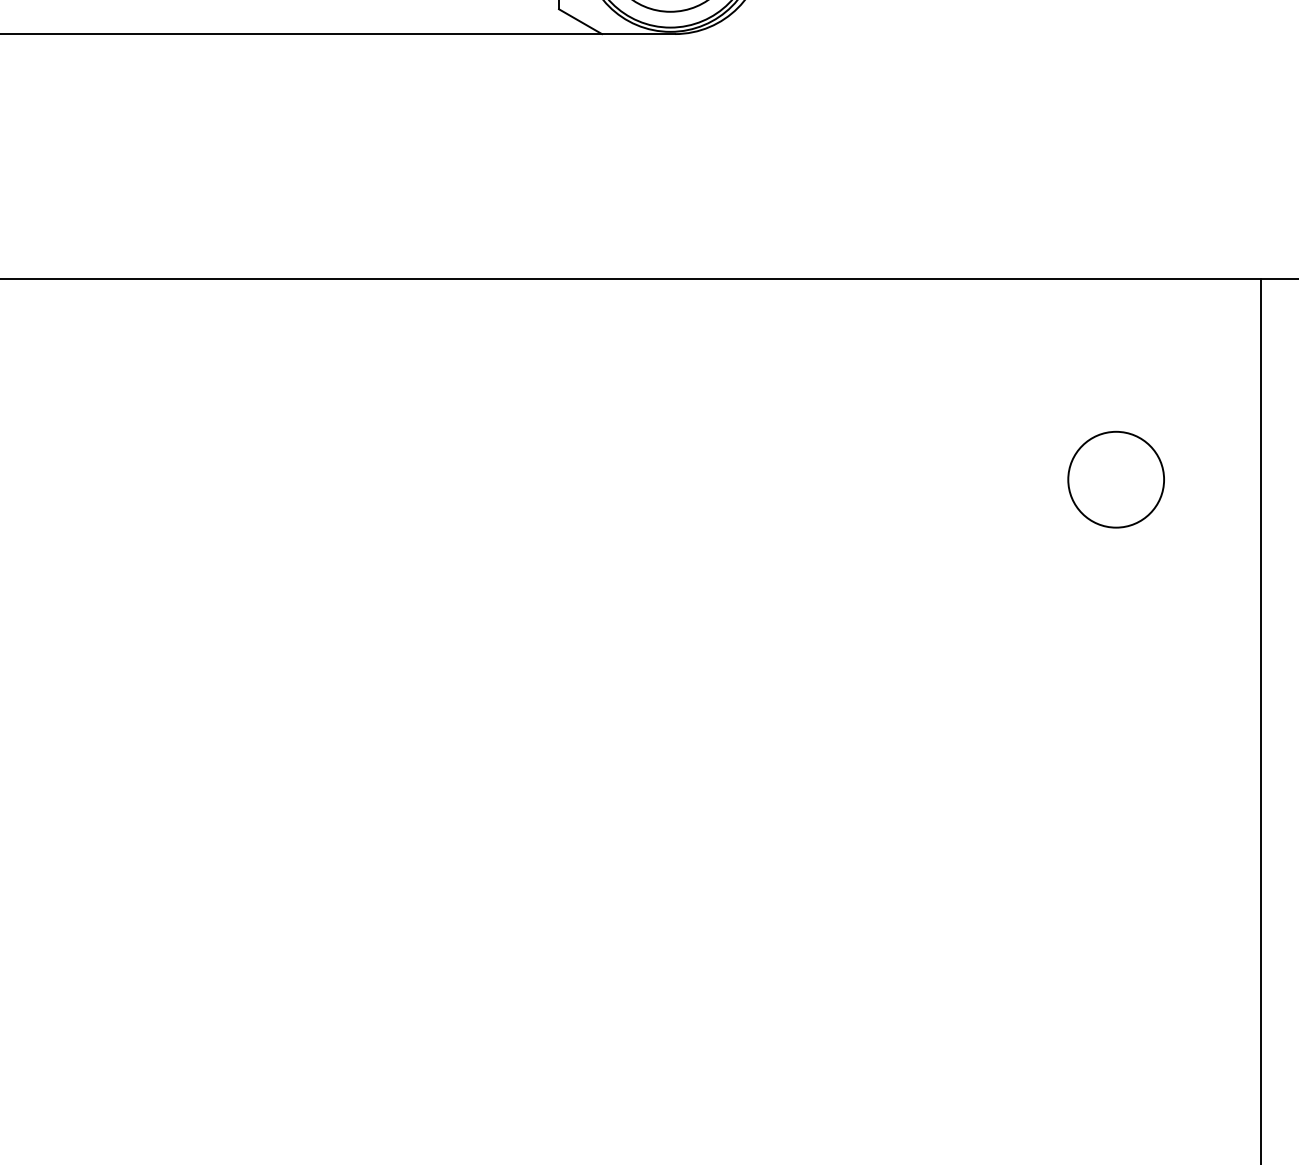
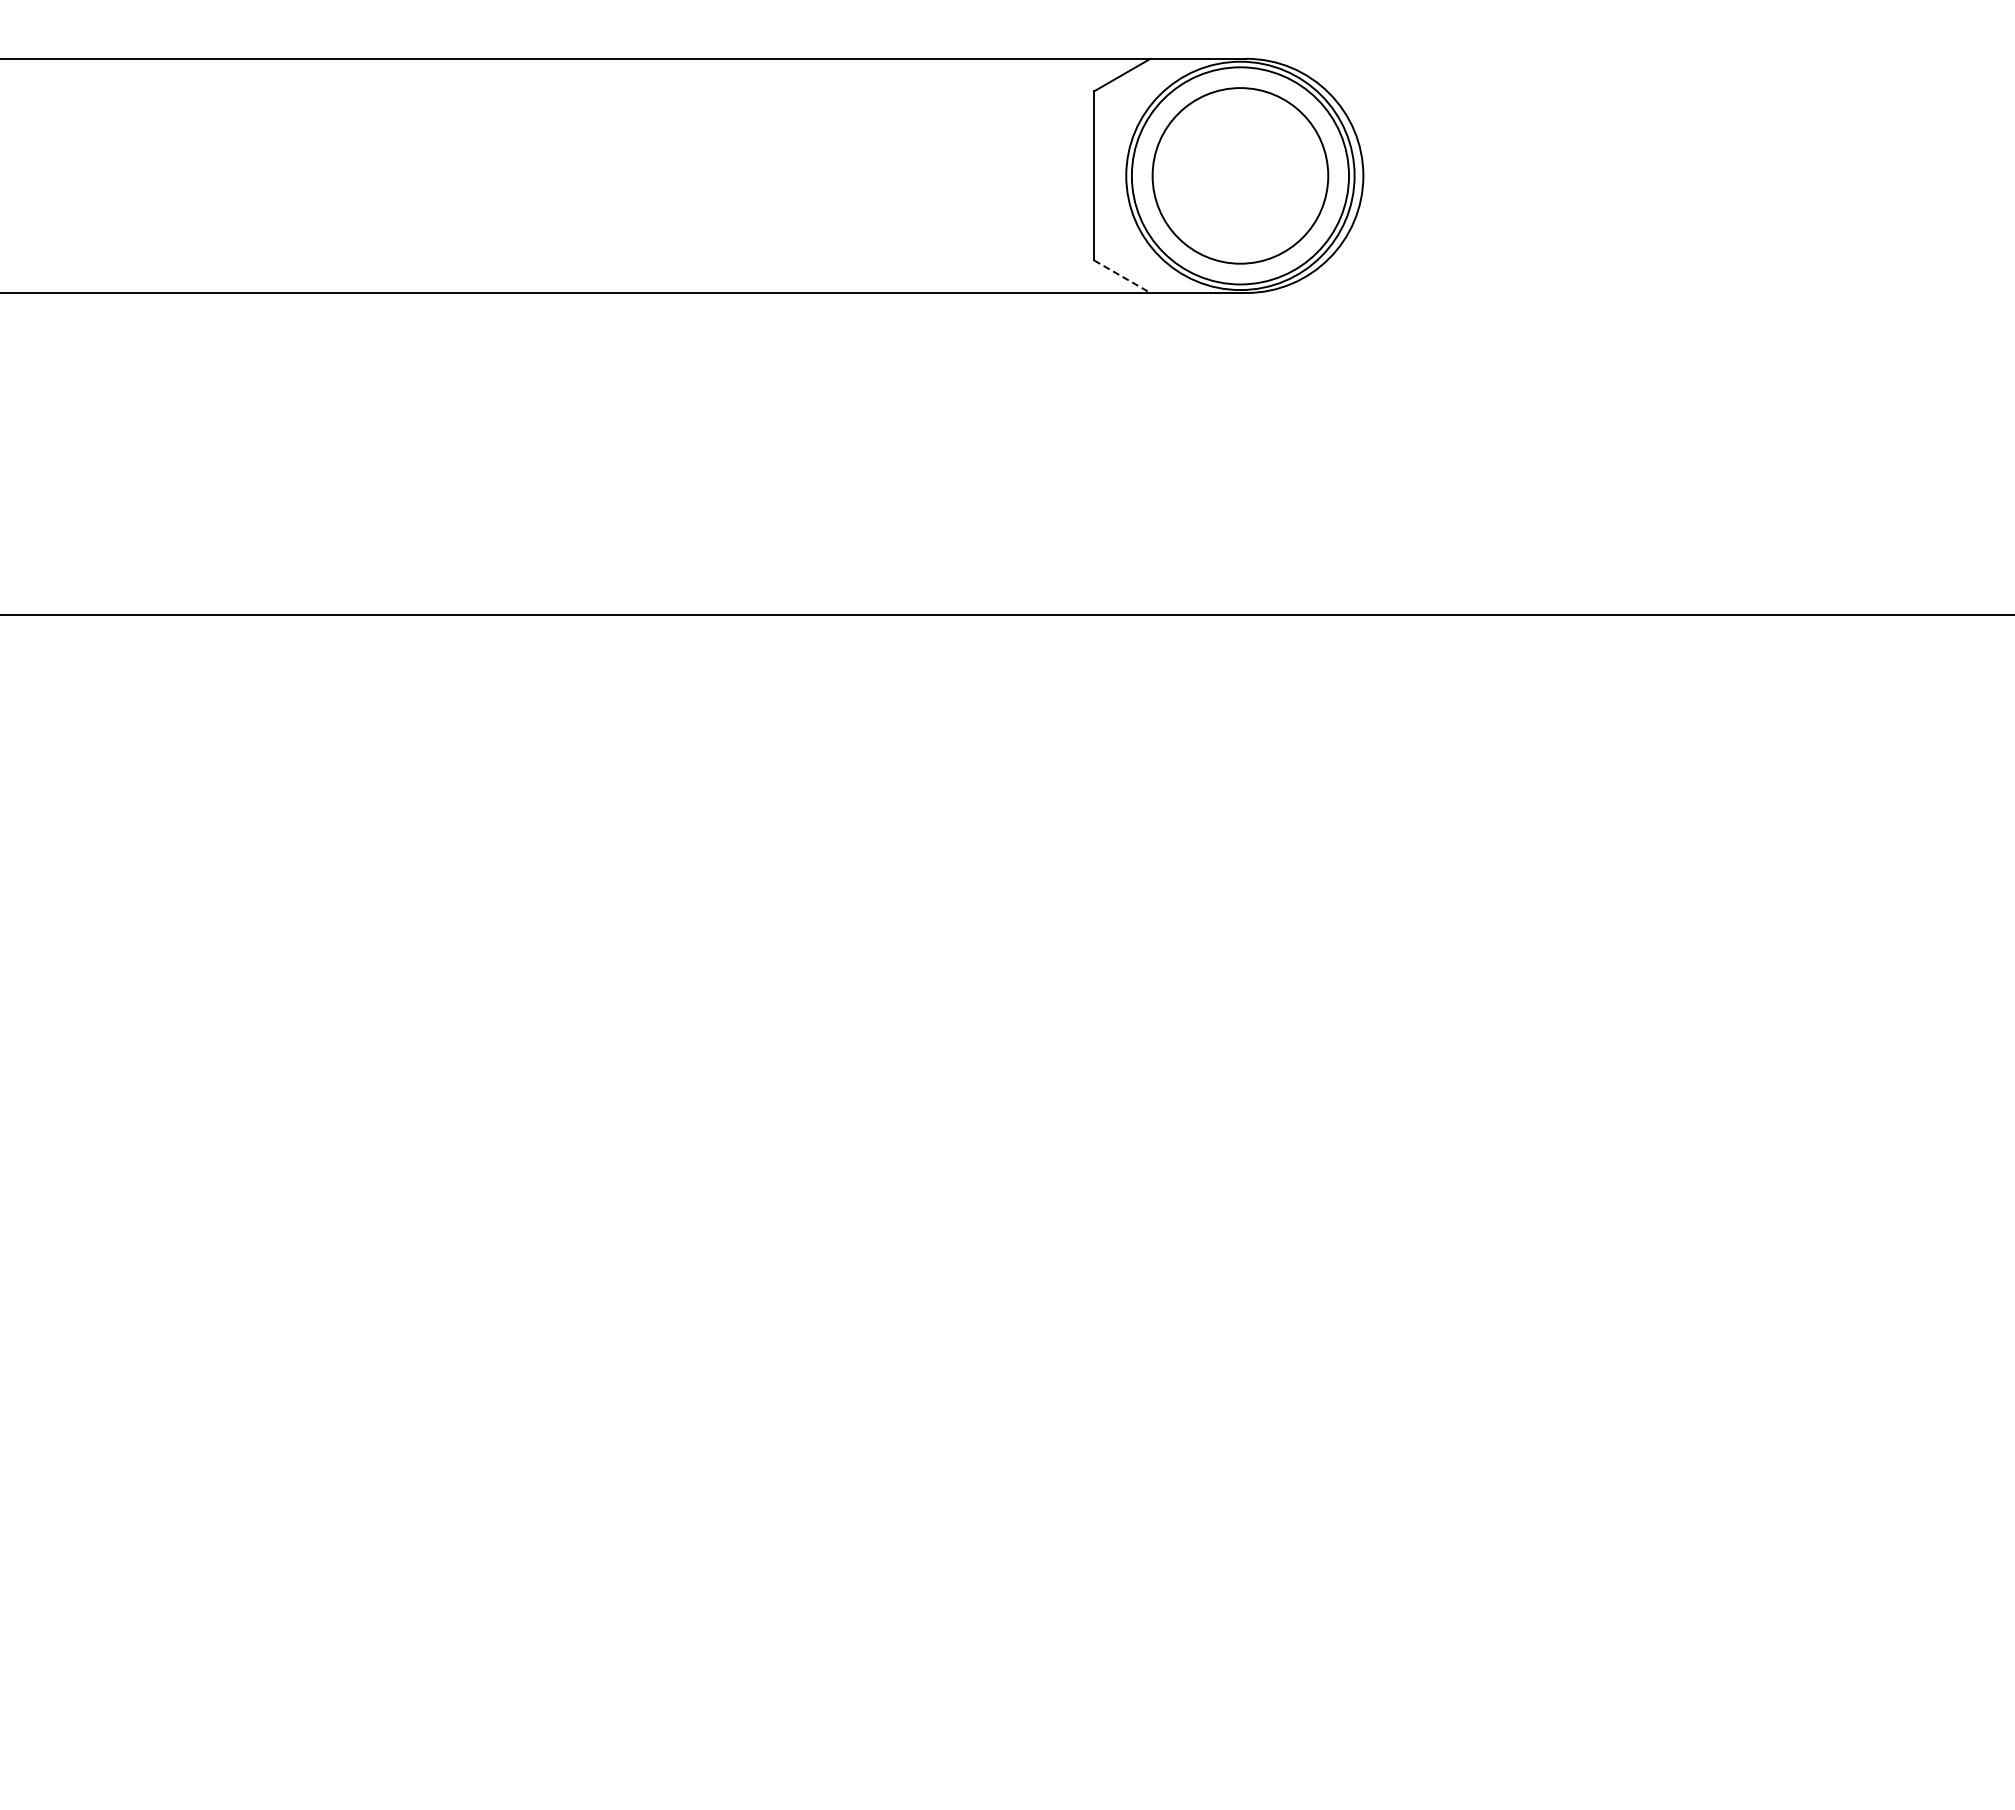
line: (580, 21) -> (1122, 276), solid -> dashed
circle: (1115, 479) -> (1825, 878), removed

